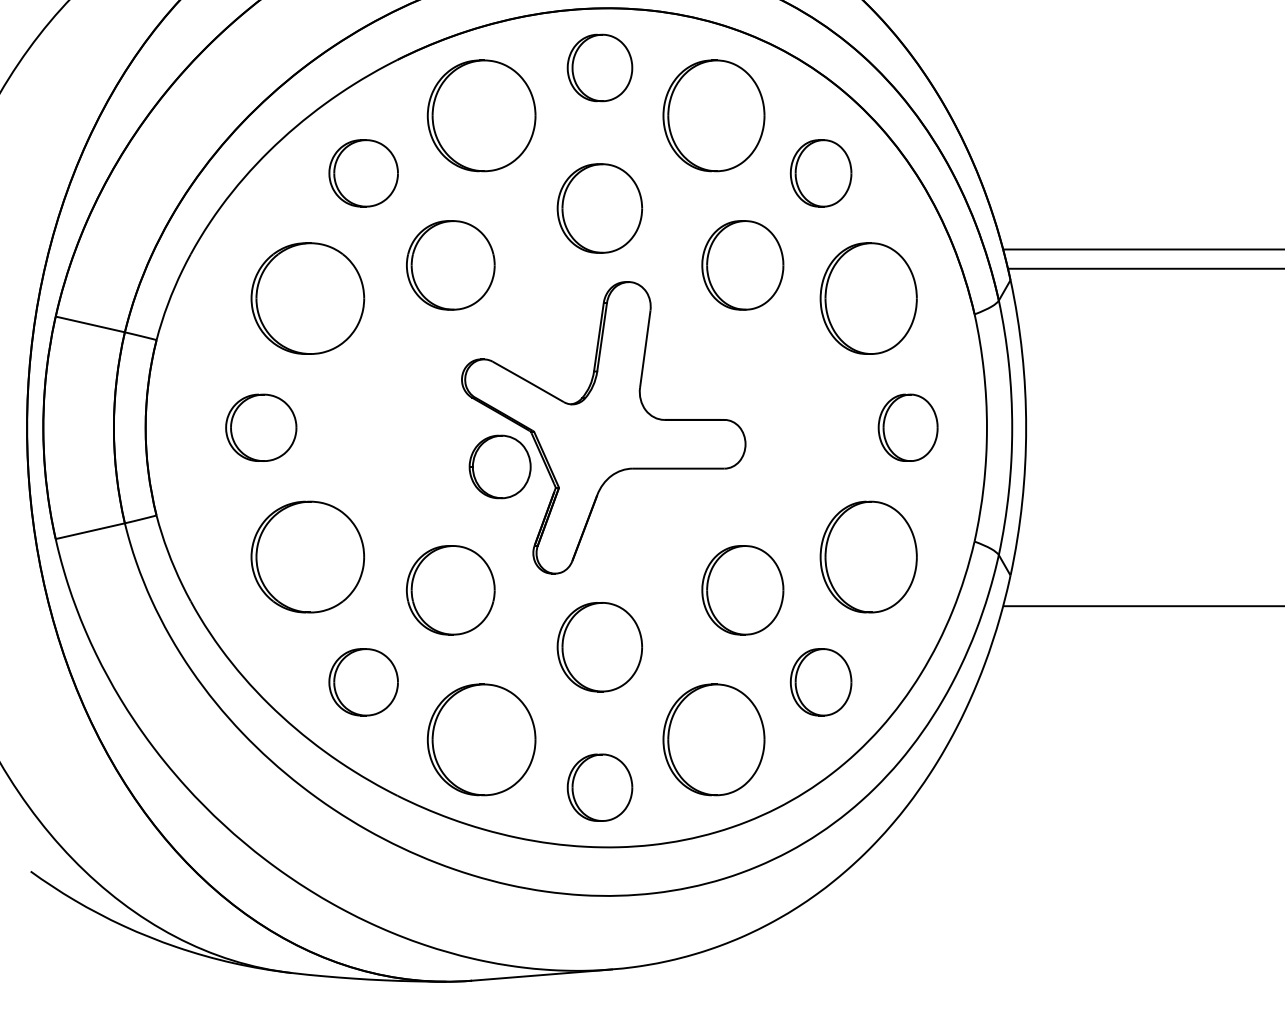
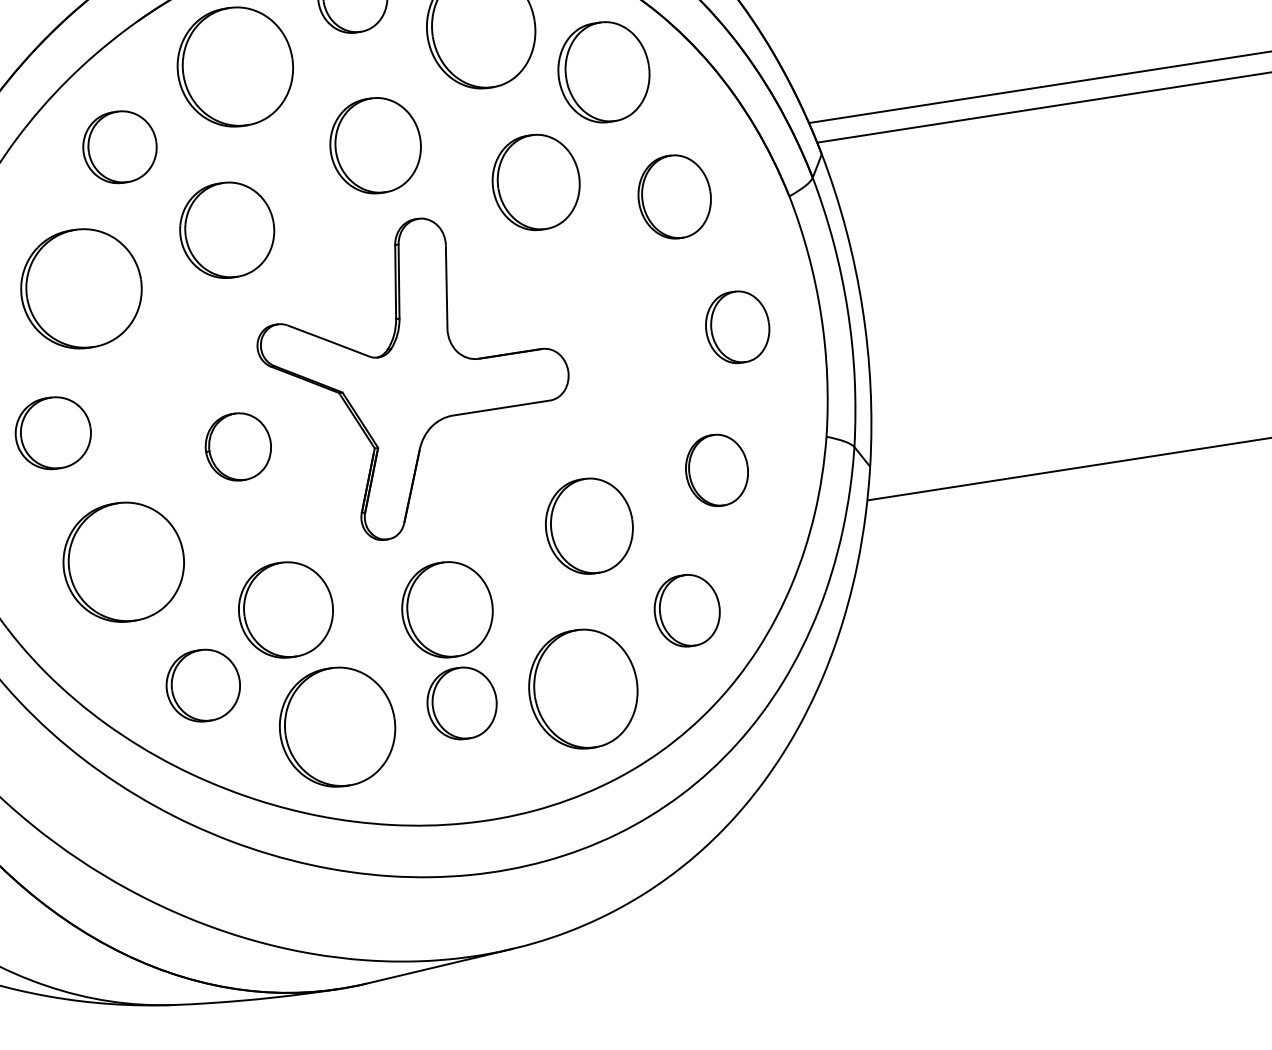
part: (820, 173) -> (603, 72), size x1.4
part: (868, 298) -> (674, 196), size x0.7
part: (499, 466) -> (237, 446), moved
part: (868, 556) -> (716, 469), size x0.6
part: (450, 590) -> (285, 610), moved
part: (599, 787) -> (461, 703), moved

